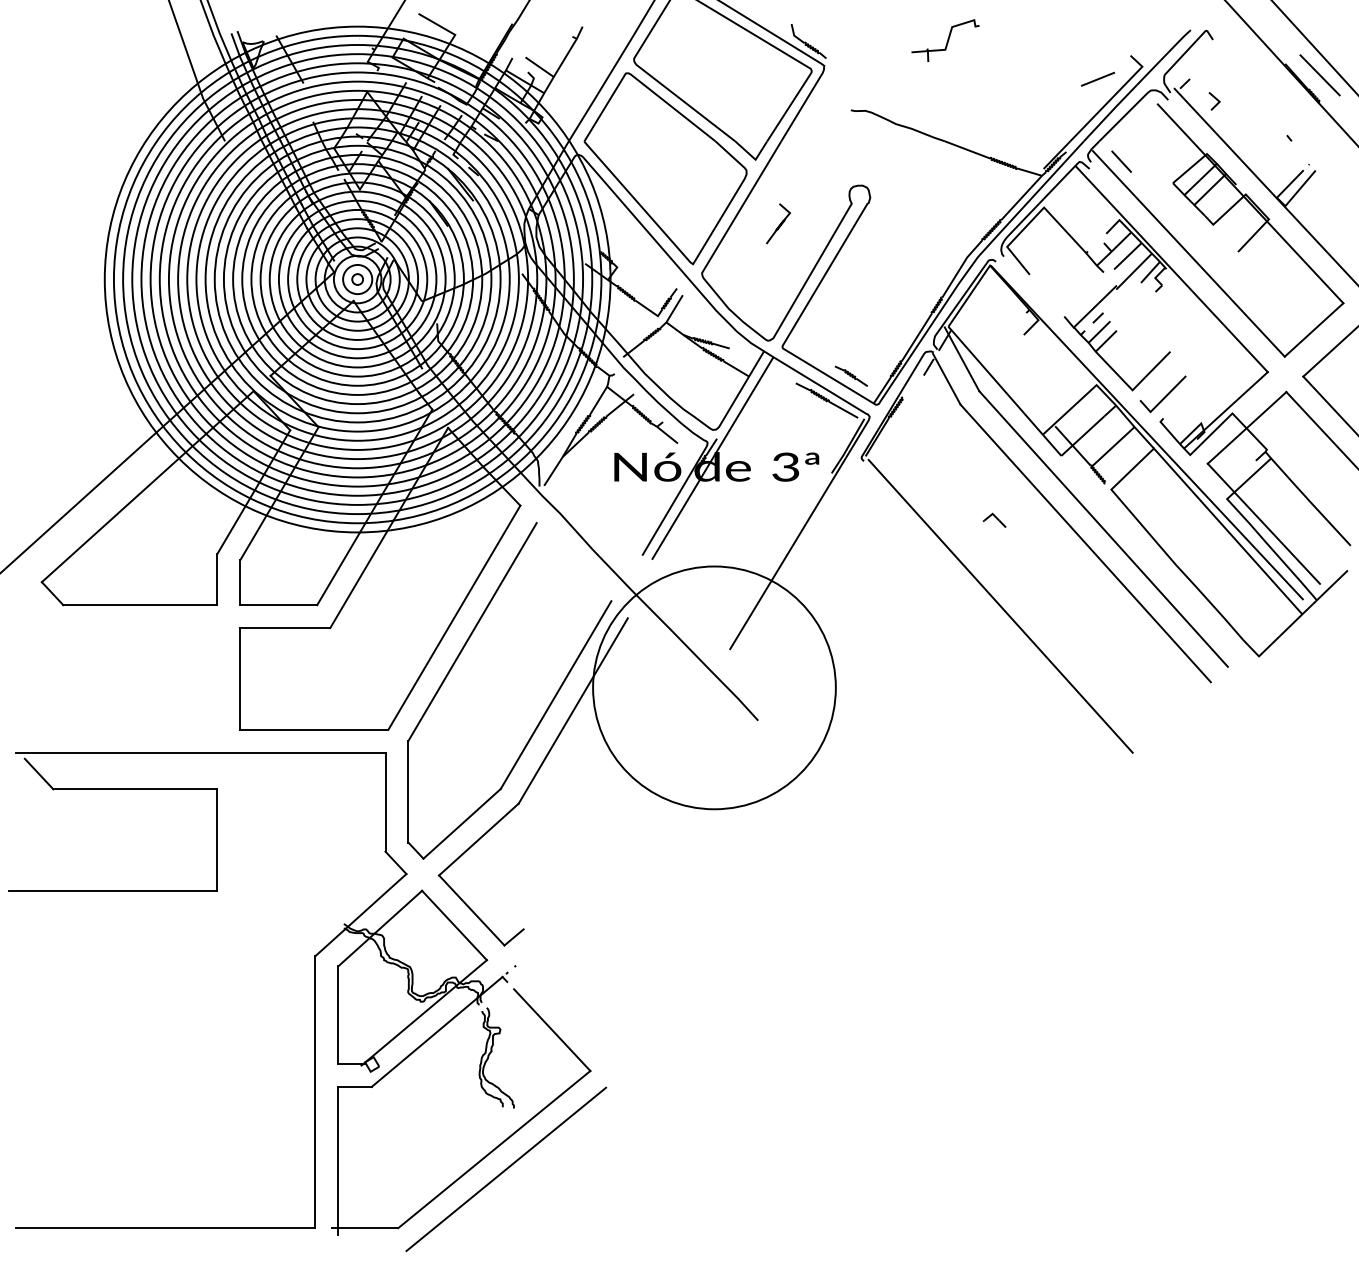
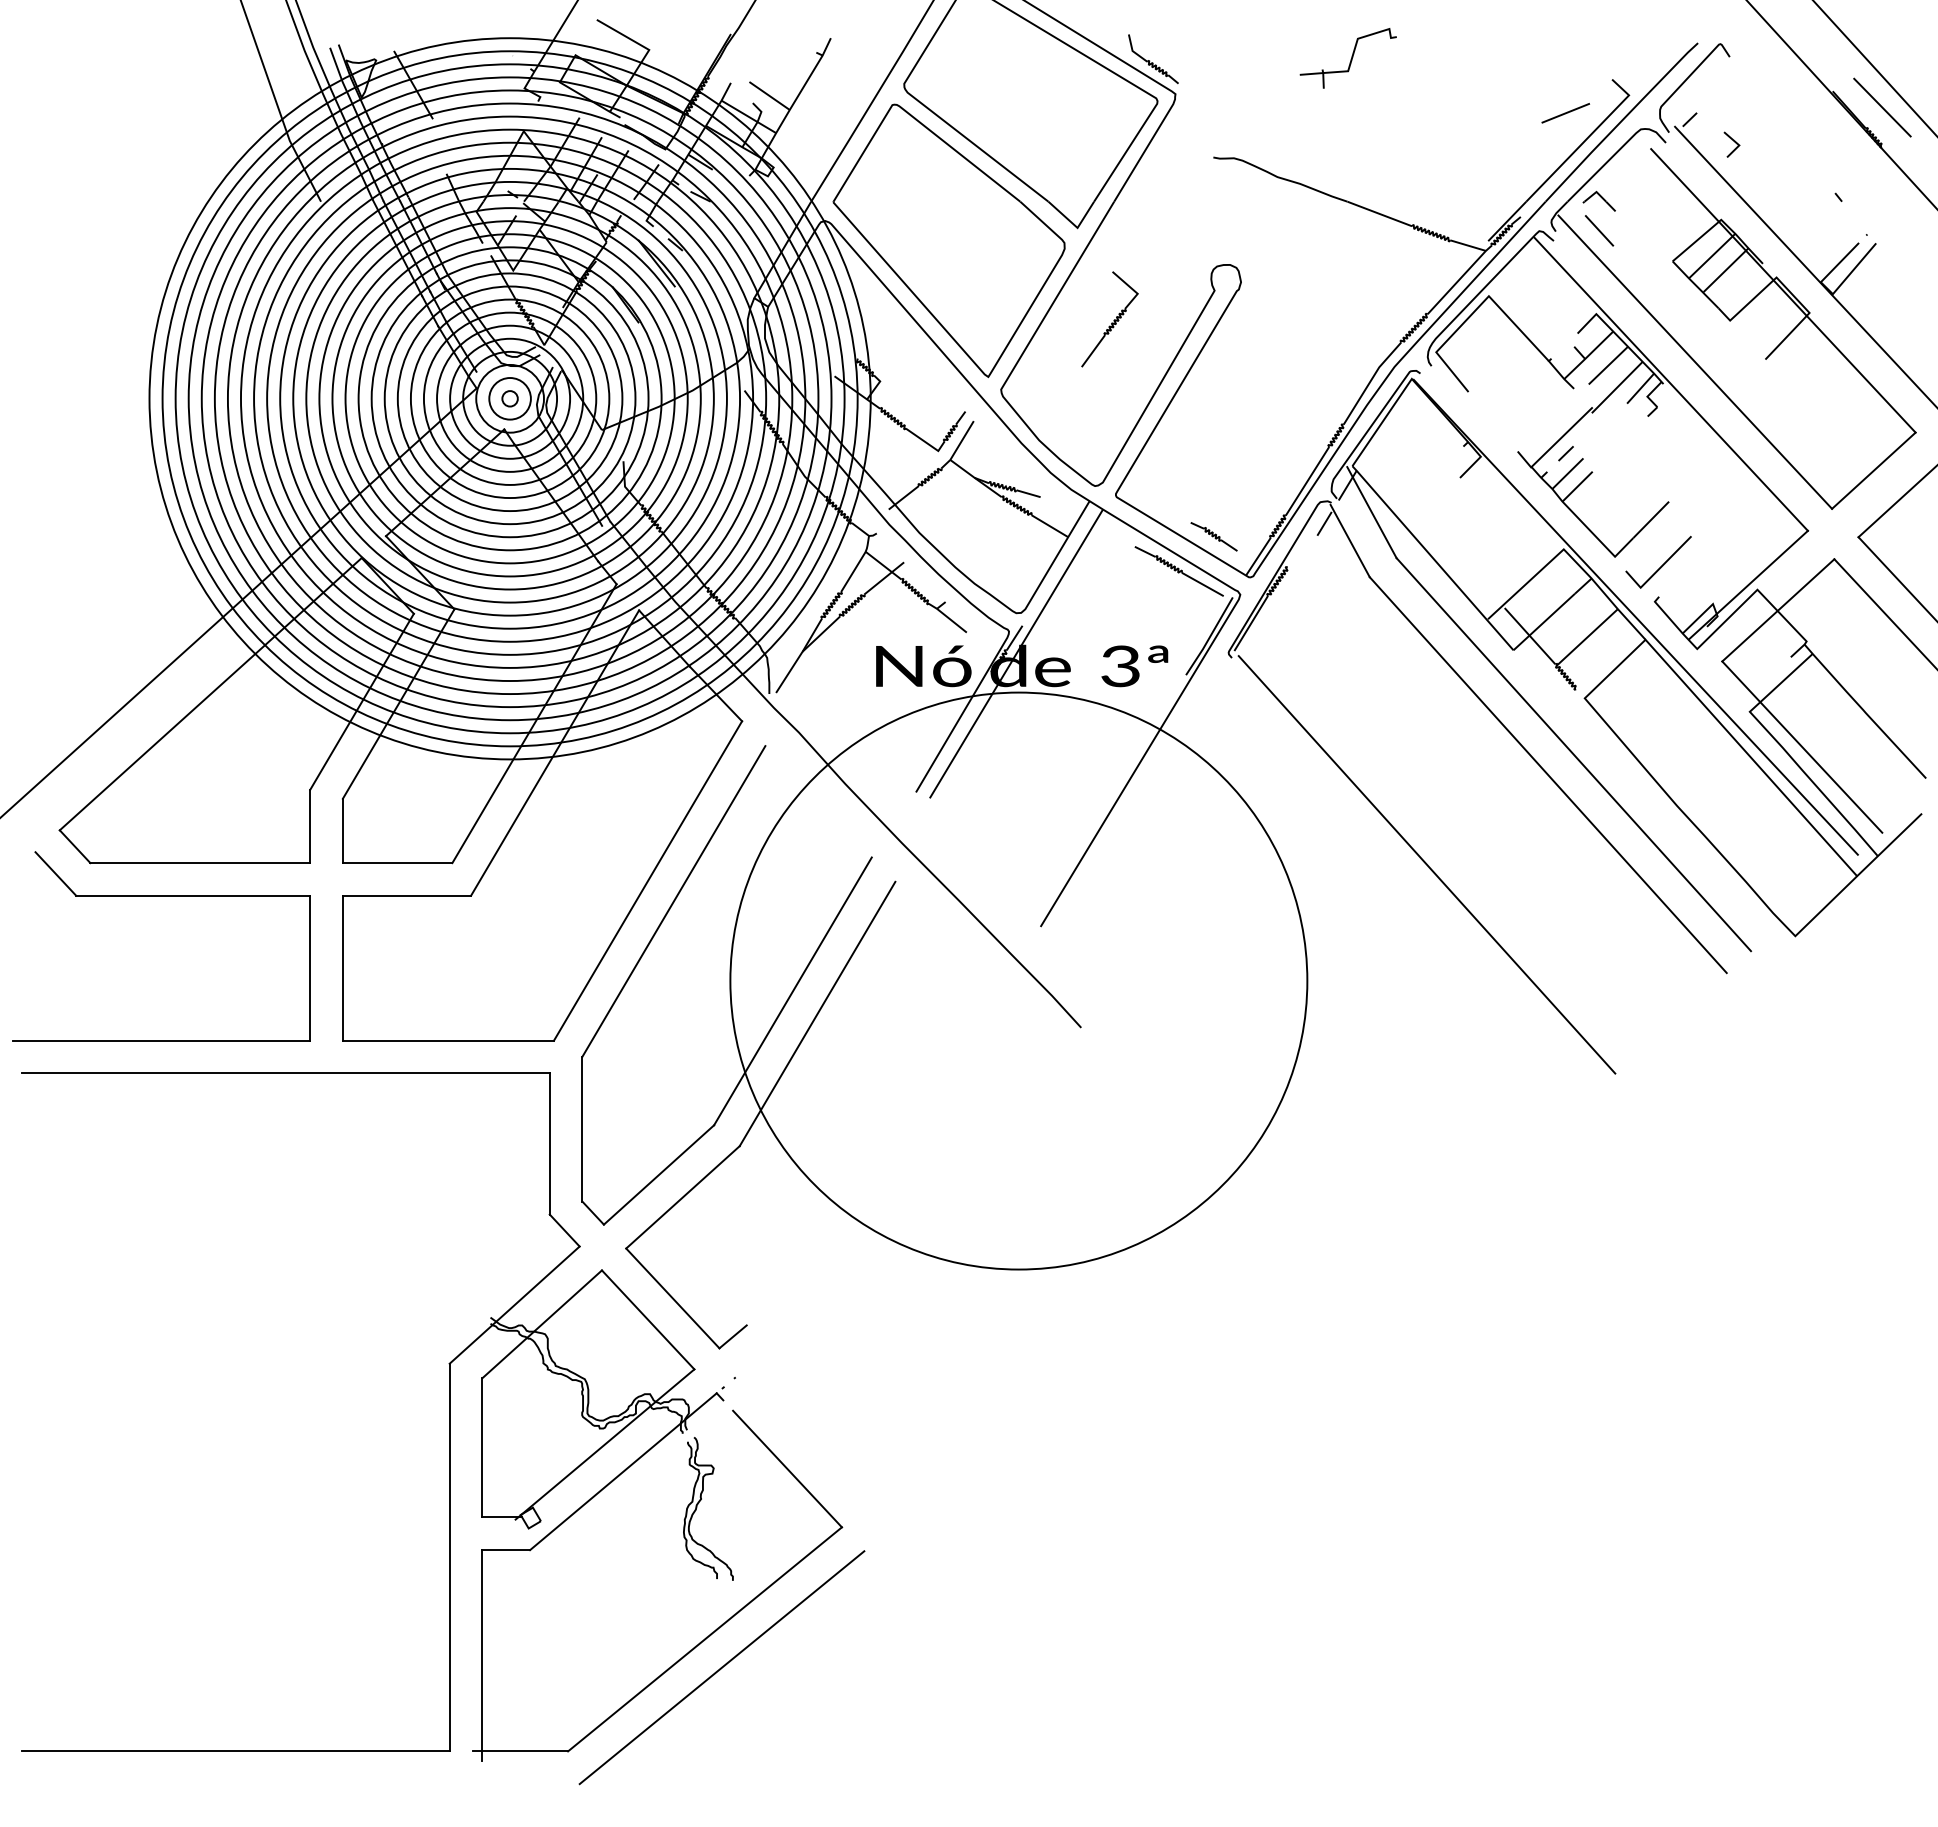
part: (778, 223) -> (1109, 319), size x1.67
part: (994, 520) -> (1598, 201), moved
circle: (714, 687) -> (1018, 980), size x1.67
part: (113, 789) -> (161, 896), moved

